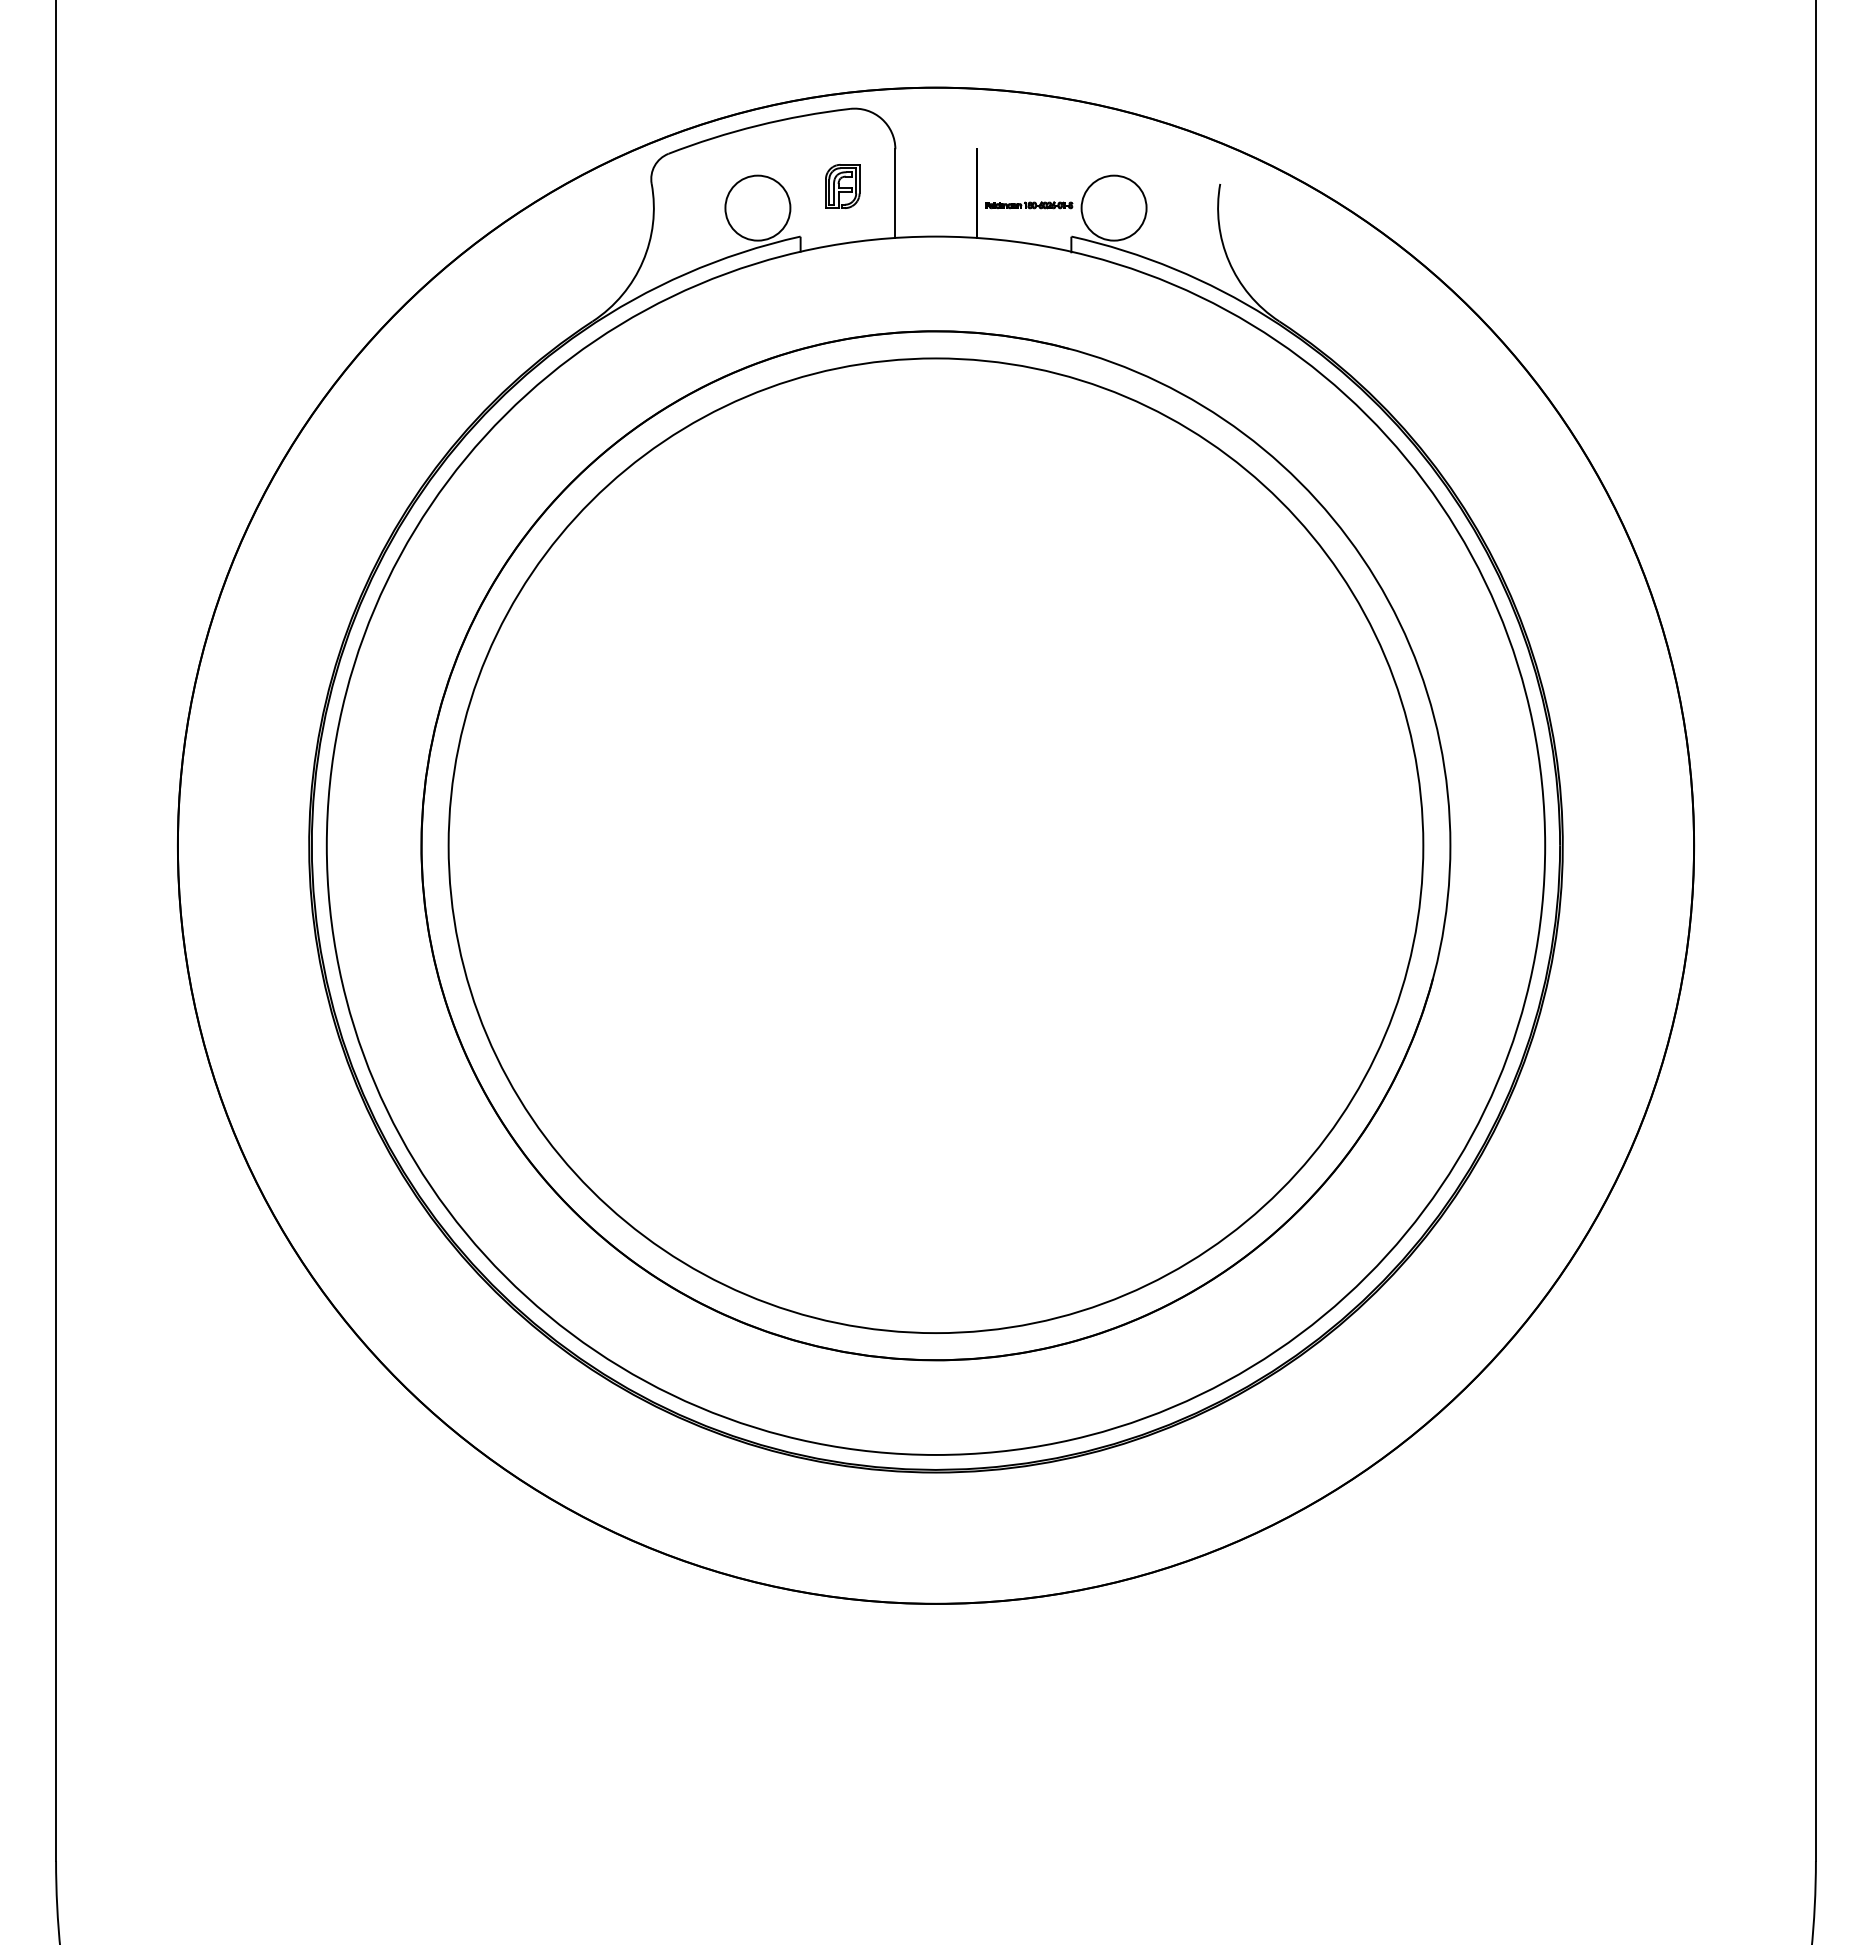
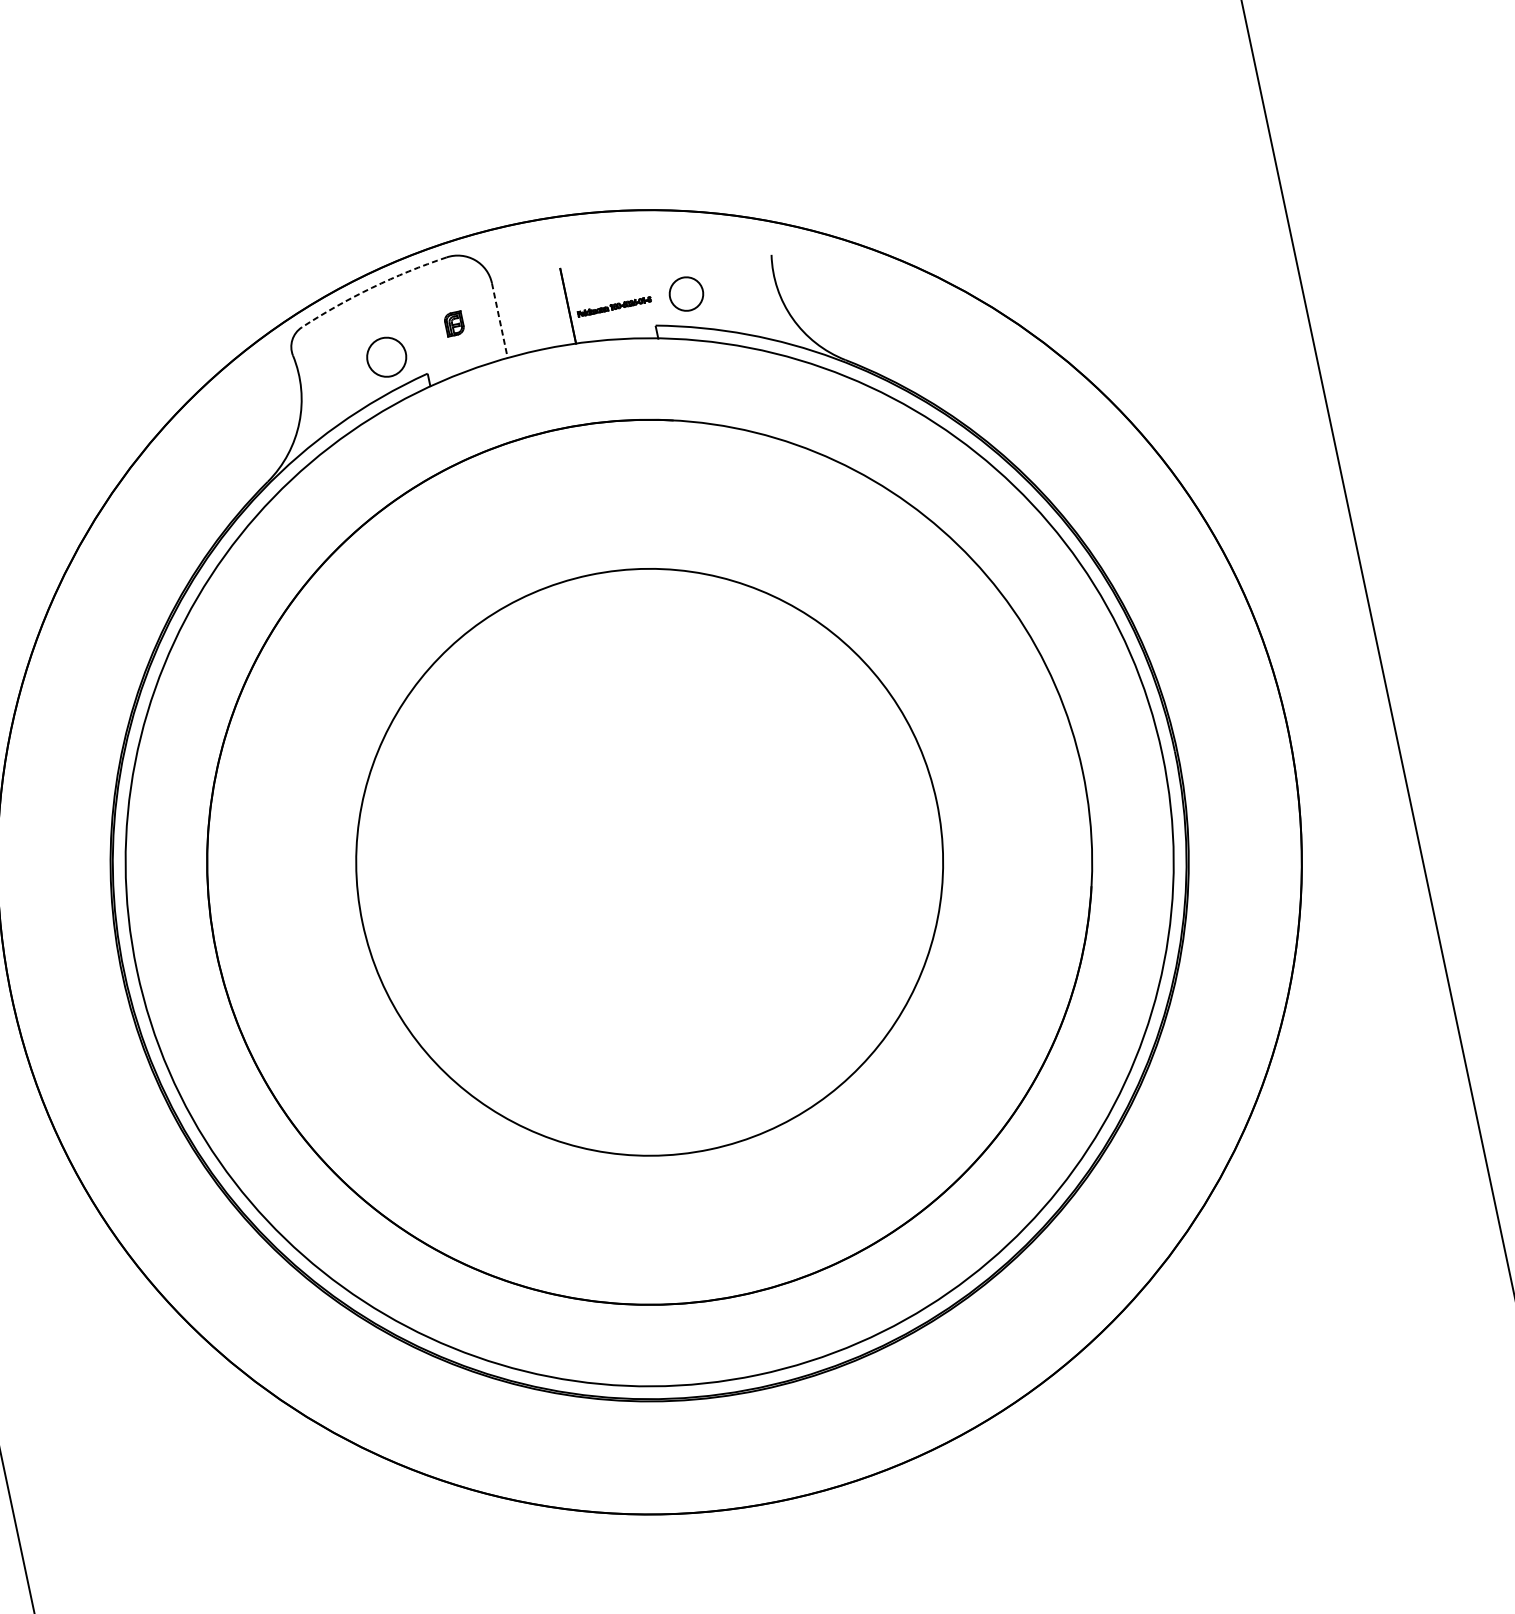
arc: (757, 125) -> (371, 287), solid -> dashed
part: (842, 186) -> (454, 324), size x0.6
line: (895, 194) -> (500, 321), solid -> dashed
circle: (757, 207) -> (386, 356), size x0.7
circle: (1113, 207) -> (685, 293), size x0.6
circle: (935, 845) -> (649, 862), size x0.7

